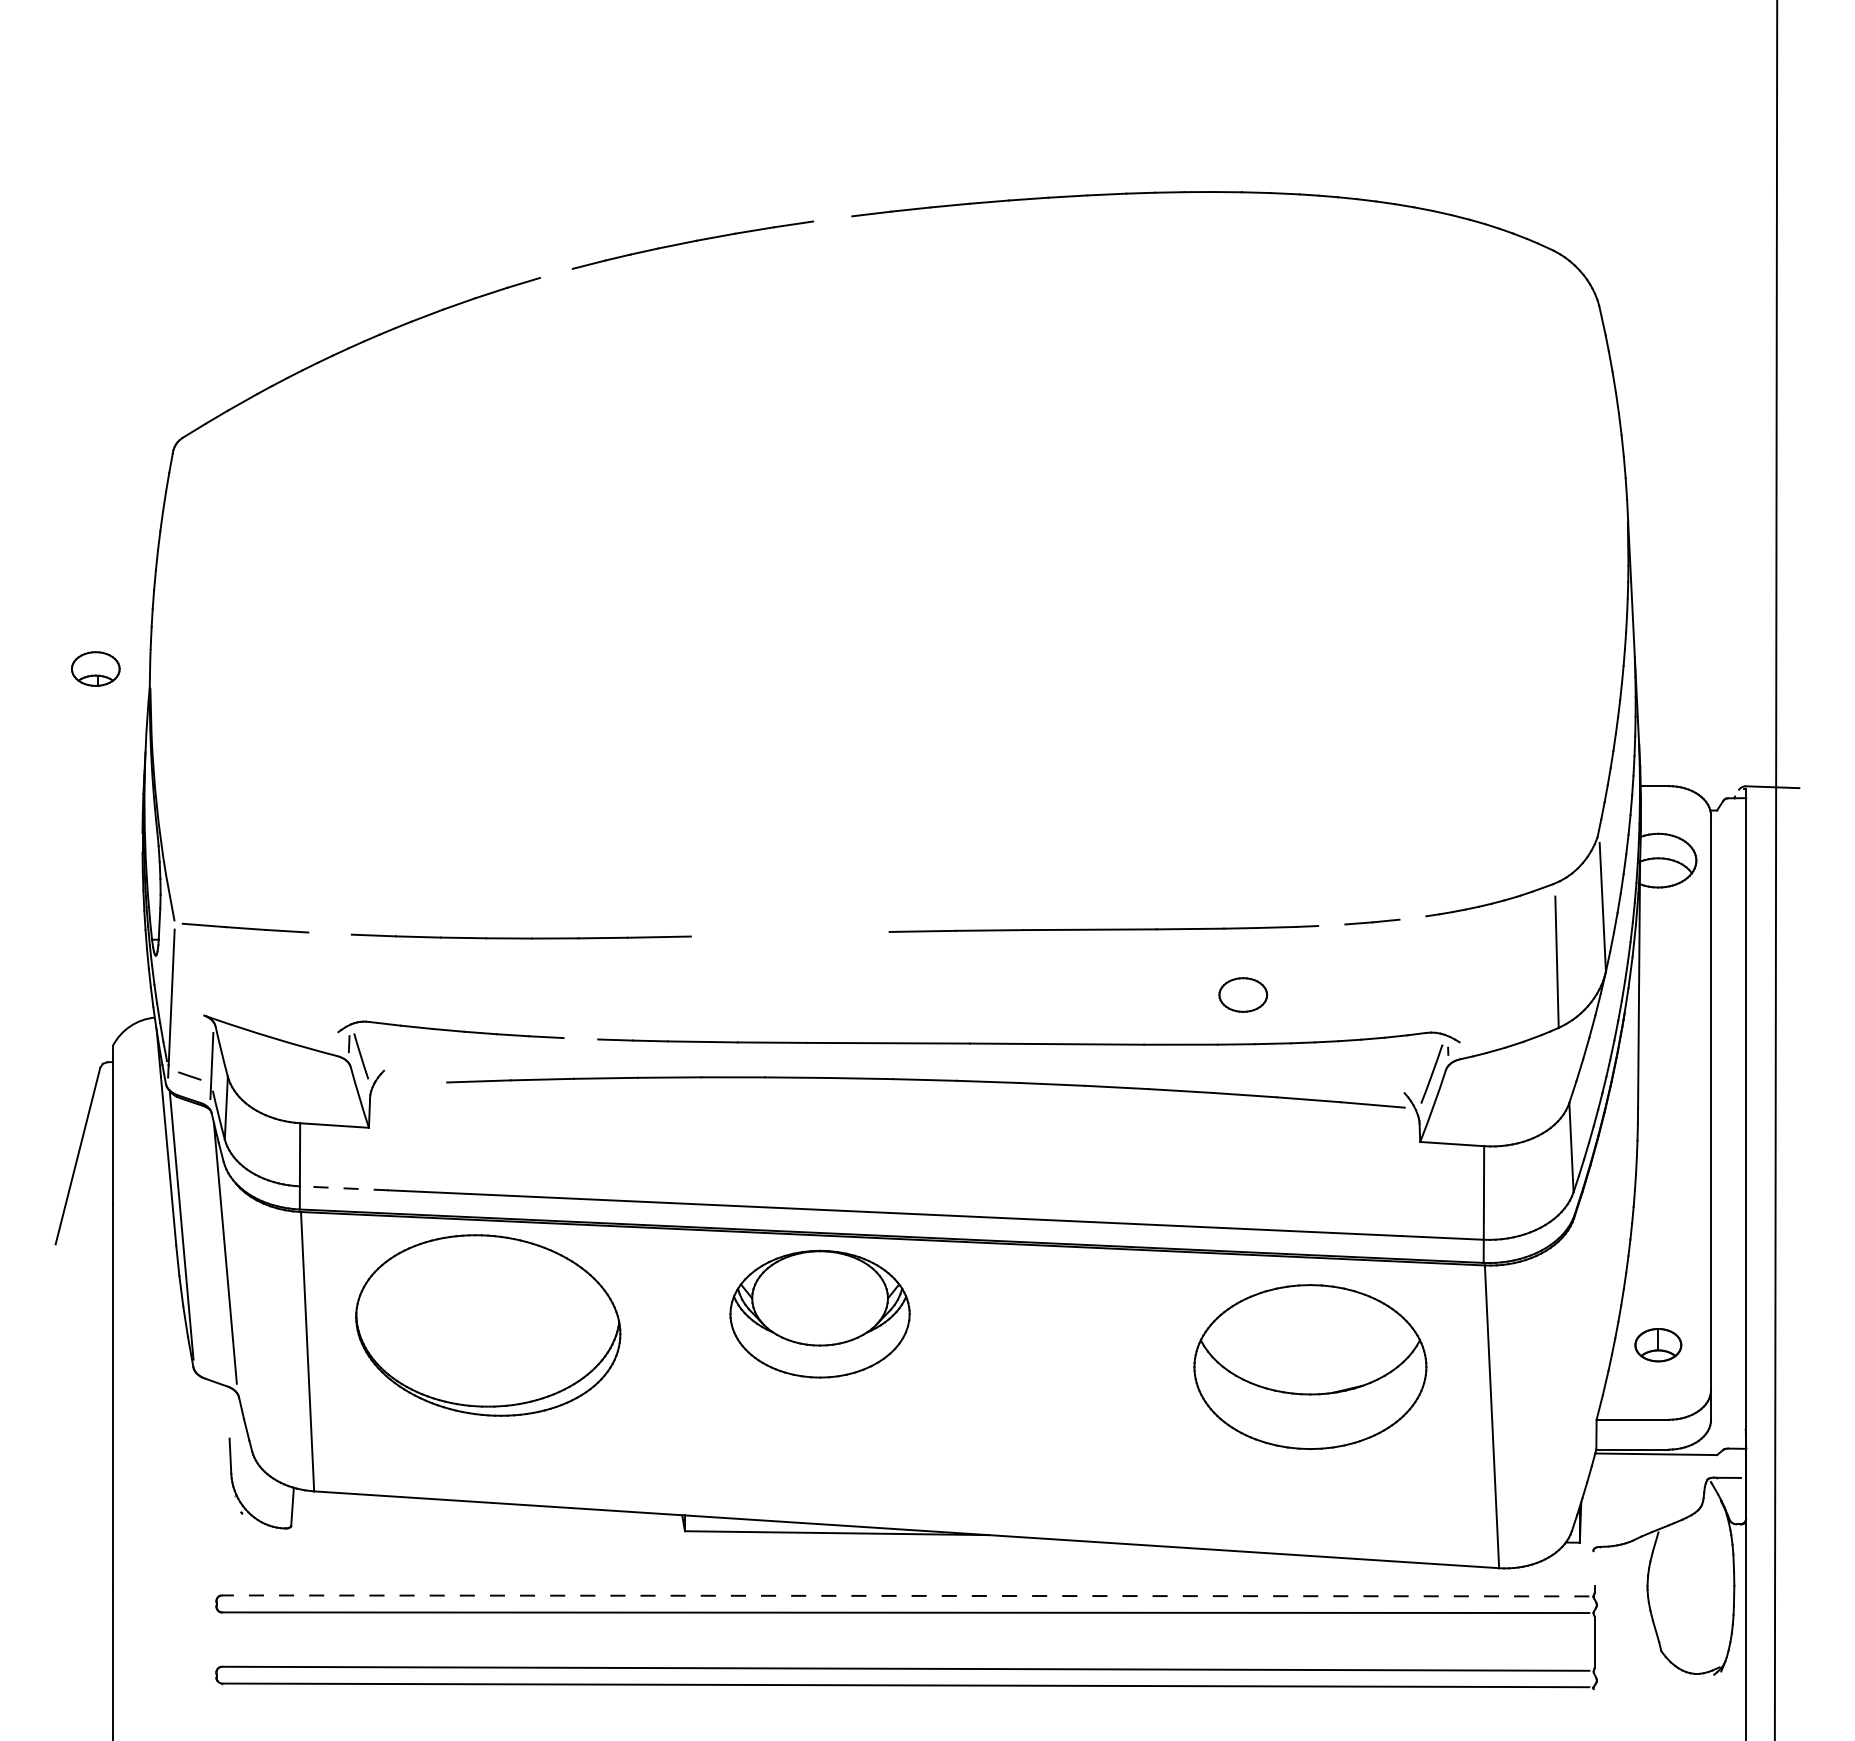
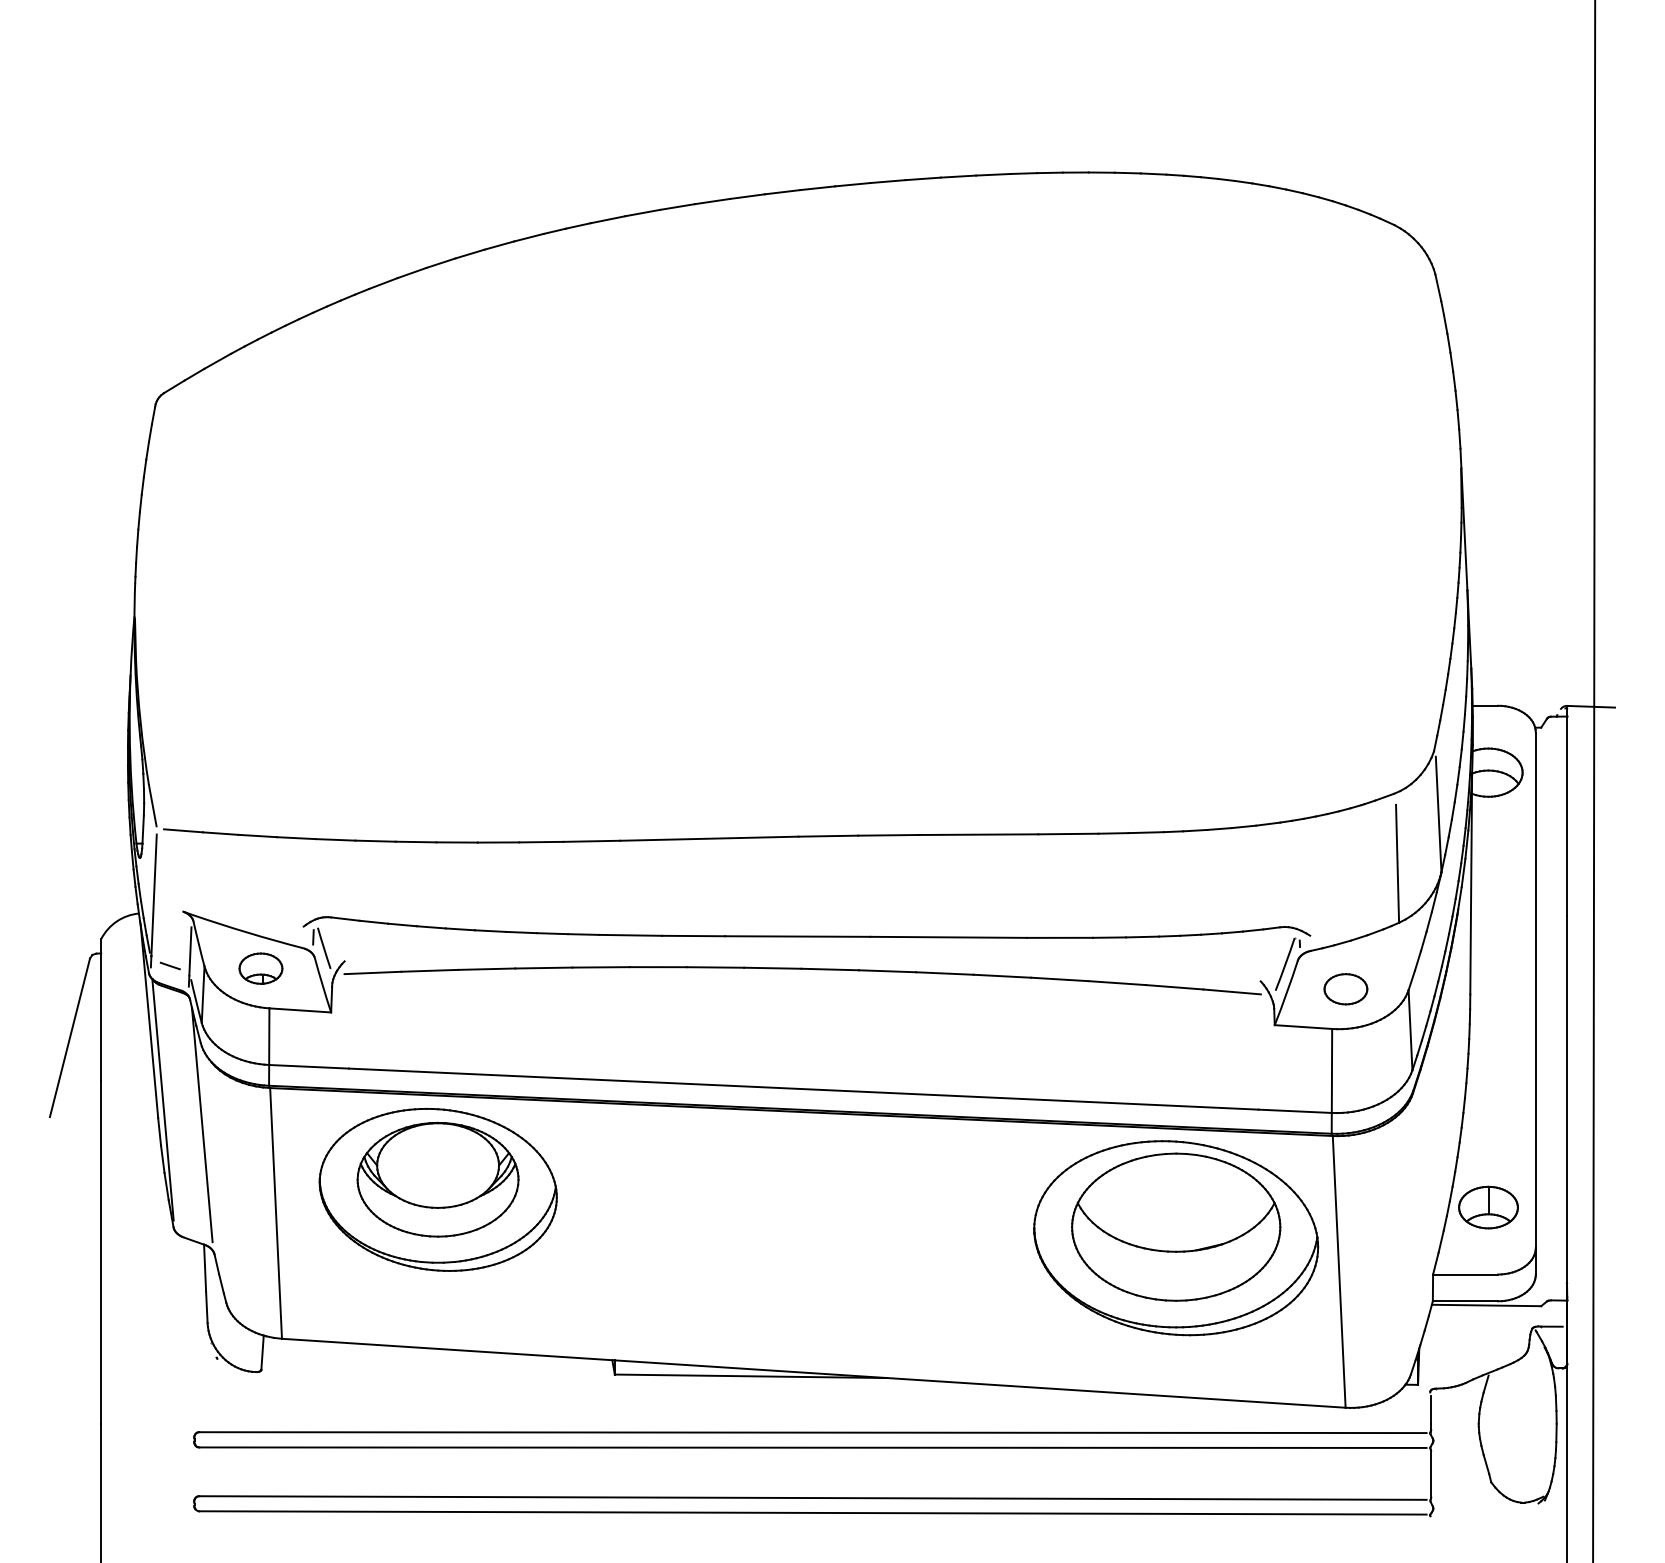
line: (831, 218) -> (746, 196), added
line: (556, 273) -> (499, 245), added
part: (95, 668) -> (260, 968), moved
line: (1413, 917) -> (1268, 823), added
line: (1331, 925) -> (1195, 830), added
line: (329, 934) -> (295, 838), added
line: (790, 934) -> (709, 838), added
part: (1242, 995) -> (1345, 989), moved
line: (579, 1038) -> (520, 932), added
line: (415, 1083) -> (372, 972), added
line: (344, 1188) -> (309, 1066), dashed -> solid
part: (819, 1313) -> (437, 1179), moved
part: (1658, 1345) -> (1488, 1207), size x1.43
part: (1310, 1379) -> (1176, 1238), added
line: (228, 1411) -> (205, 1267), added
line: (1594, 1570) -> (1431, 1409), added
line: (905, 1595) -> (812, 1432), dashed -> solid

